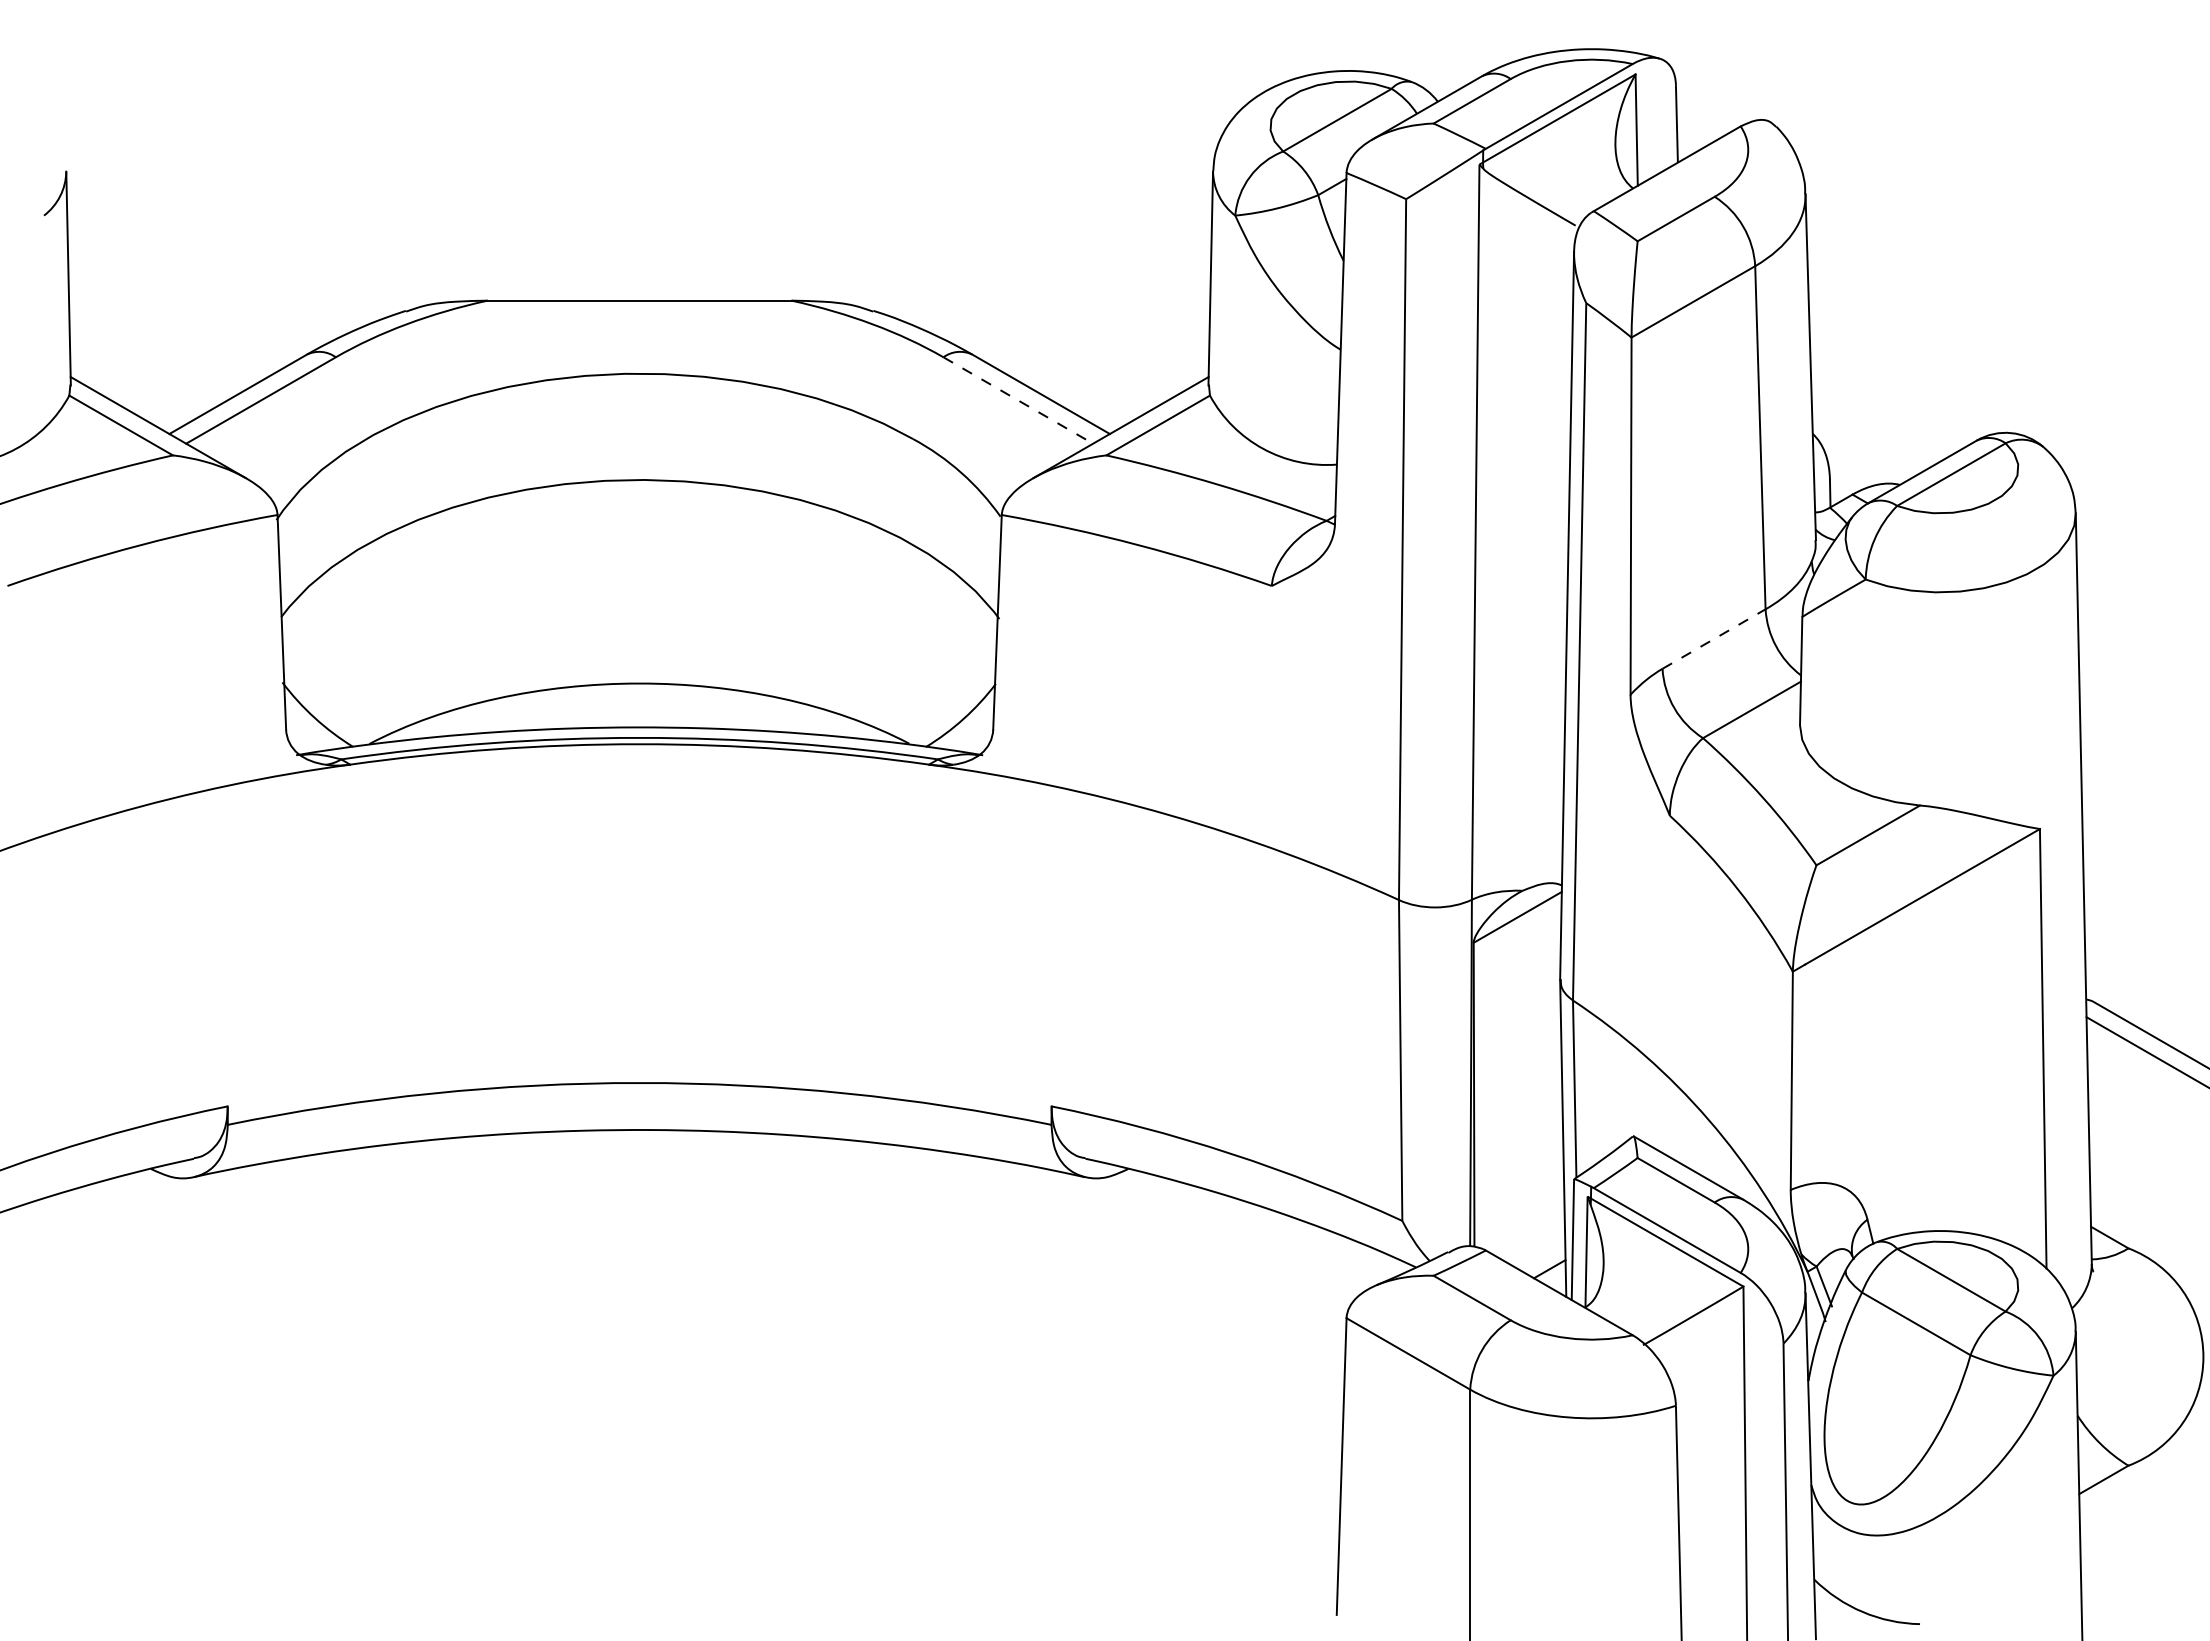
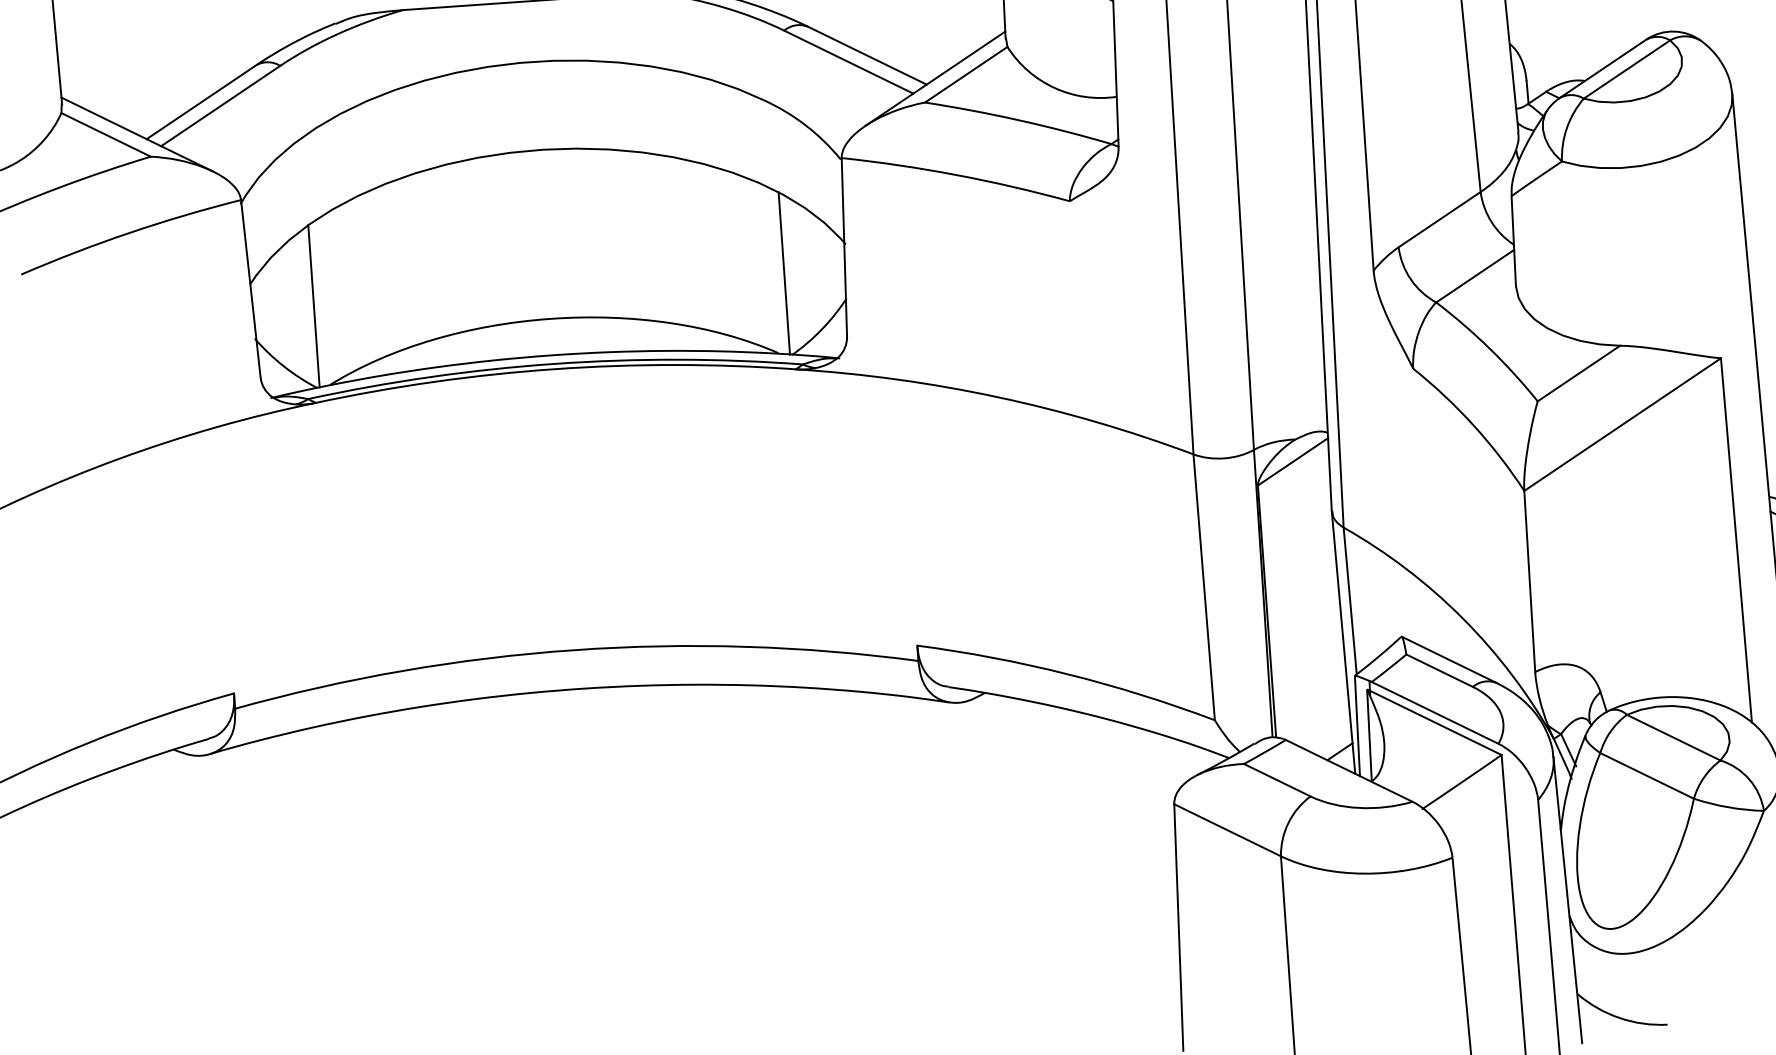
line: (1018, 400) -> (848, 62), dashed -> solid
line: (1714, 638) -> (1439, 219), dashed -> solid
line: (356, 648) -> (314, 306), added
line: (923, 648) -> (784, 273), added

